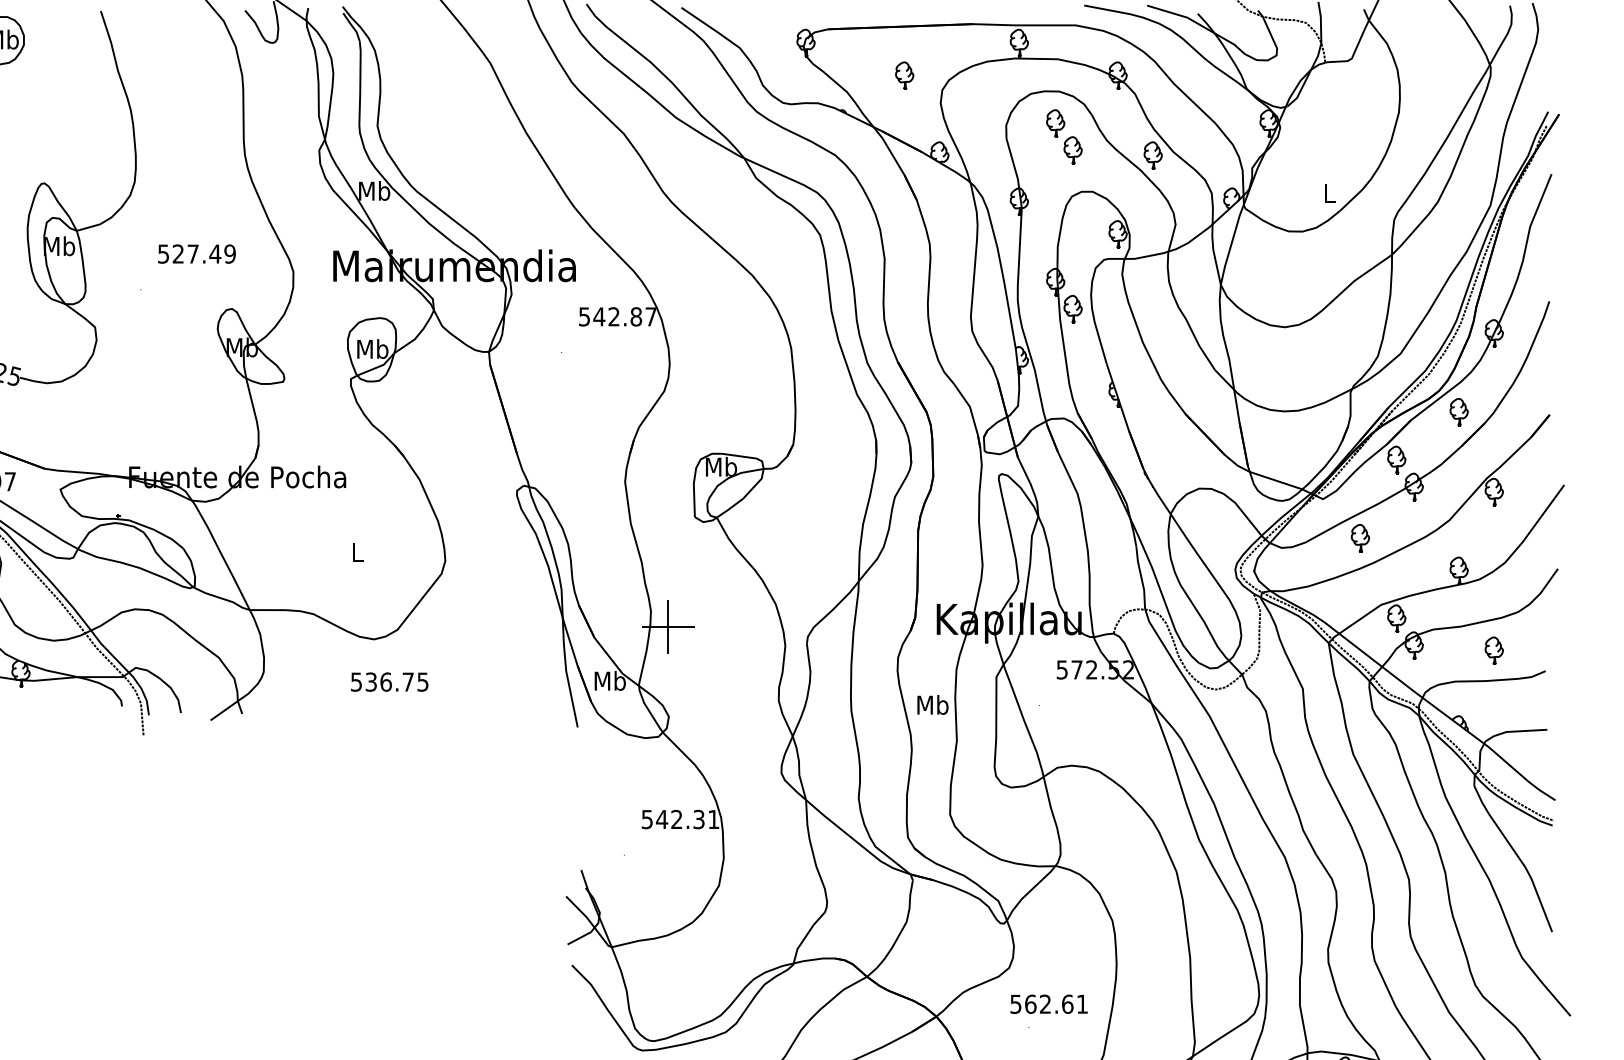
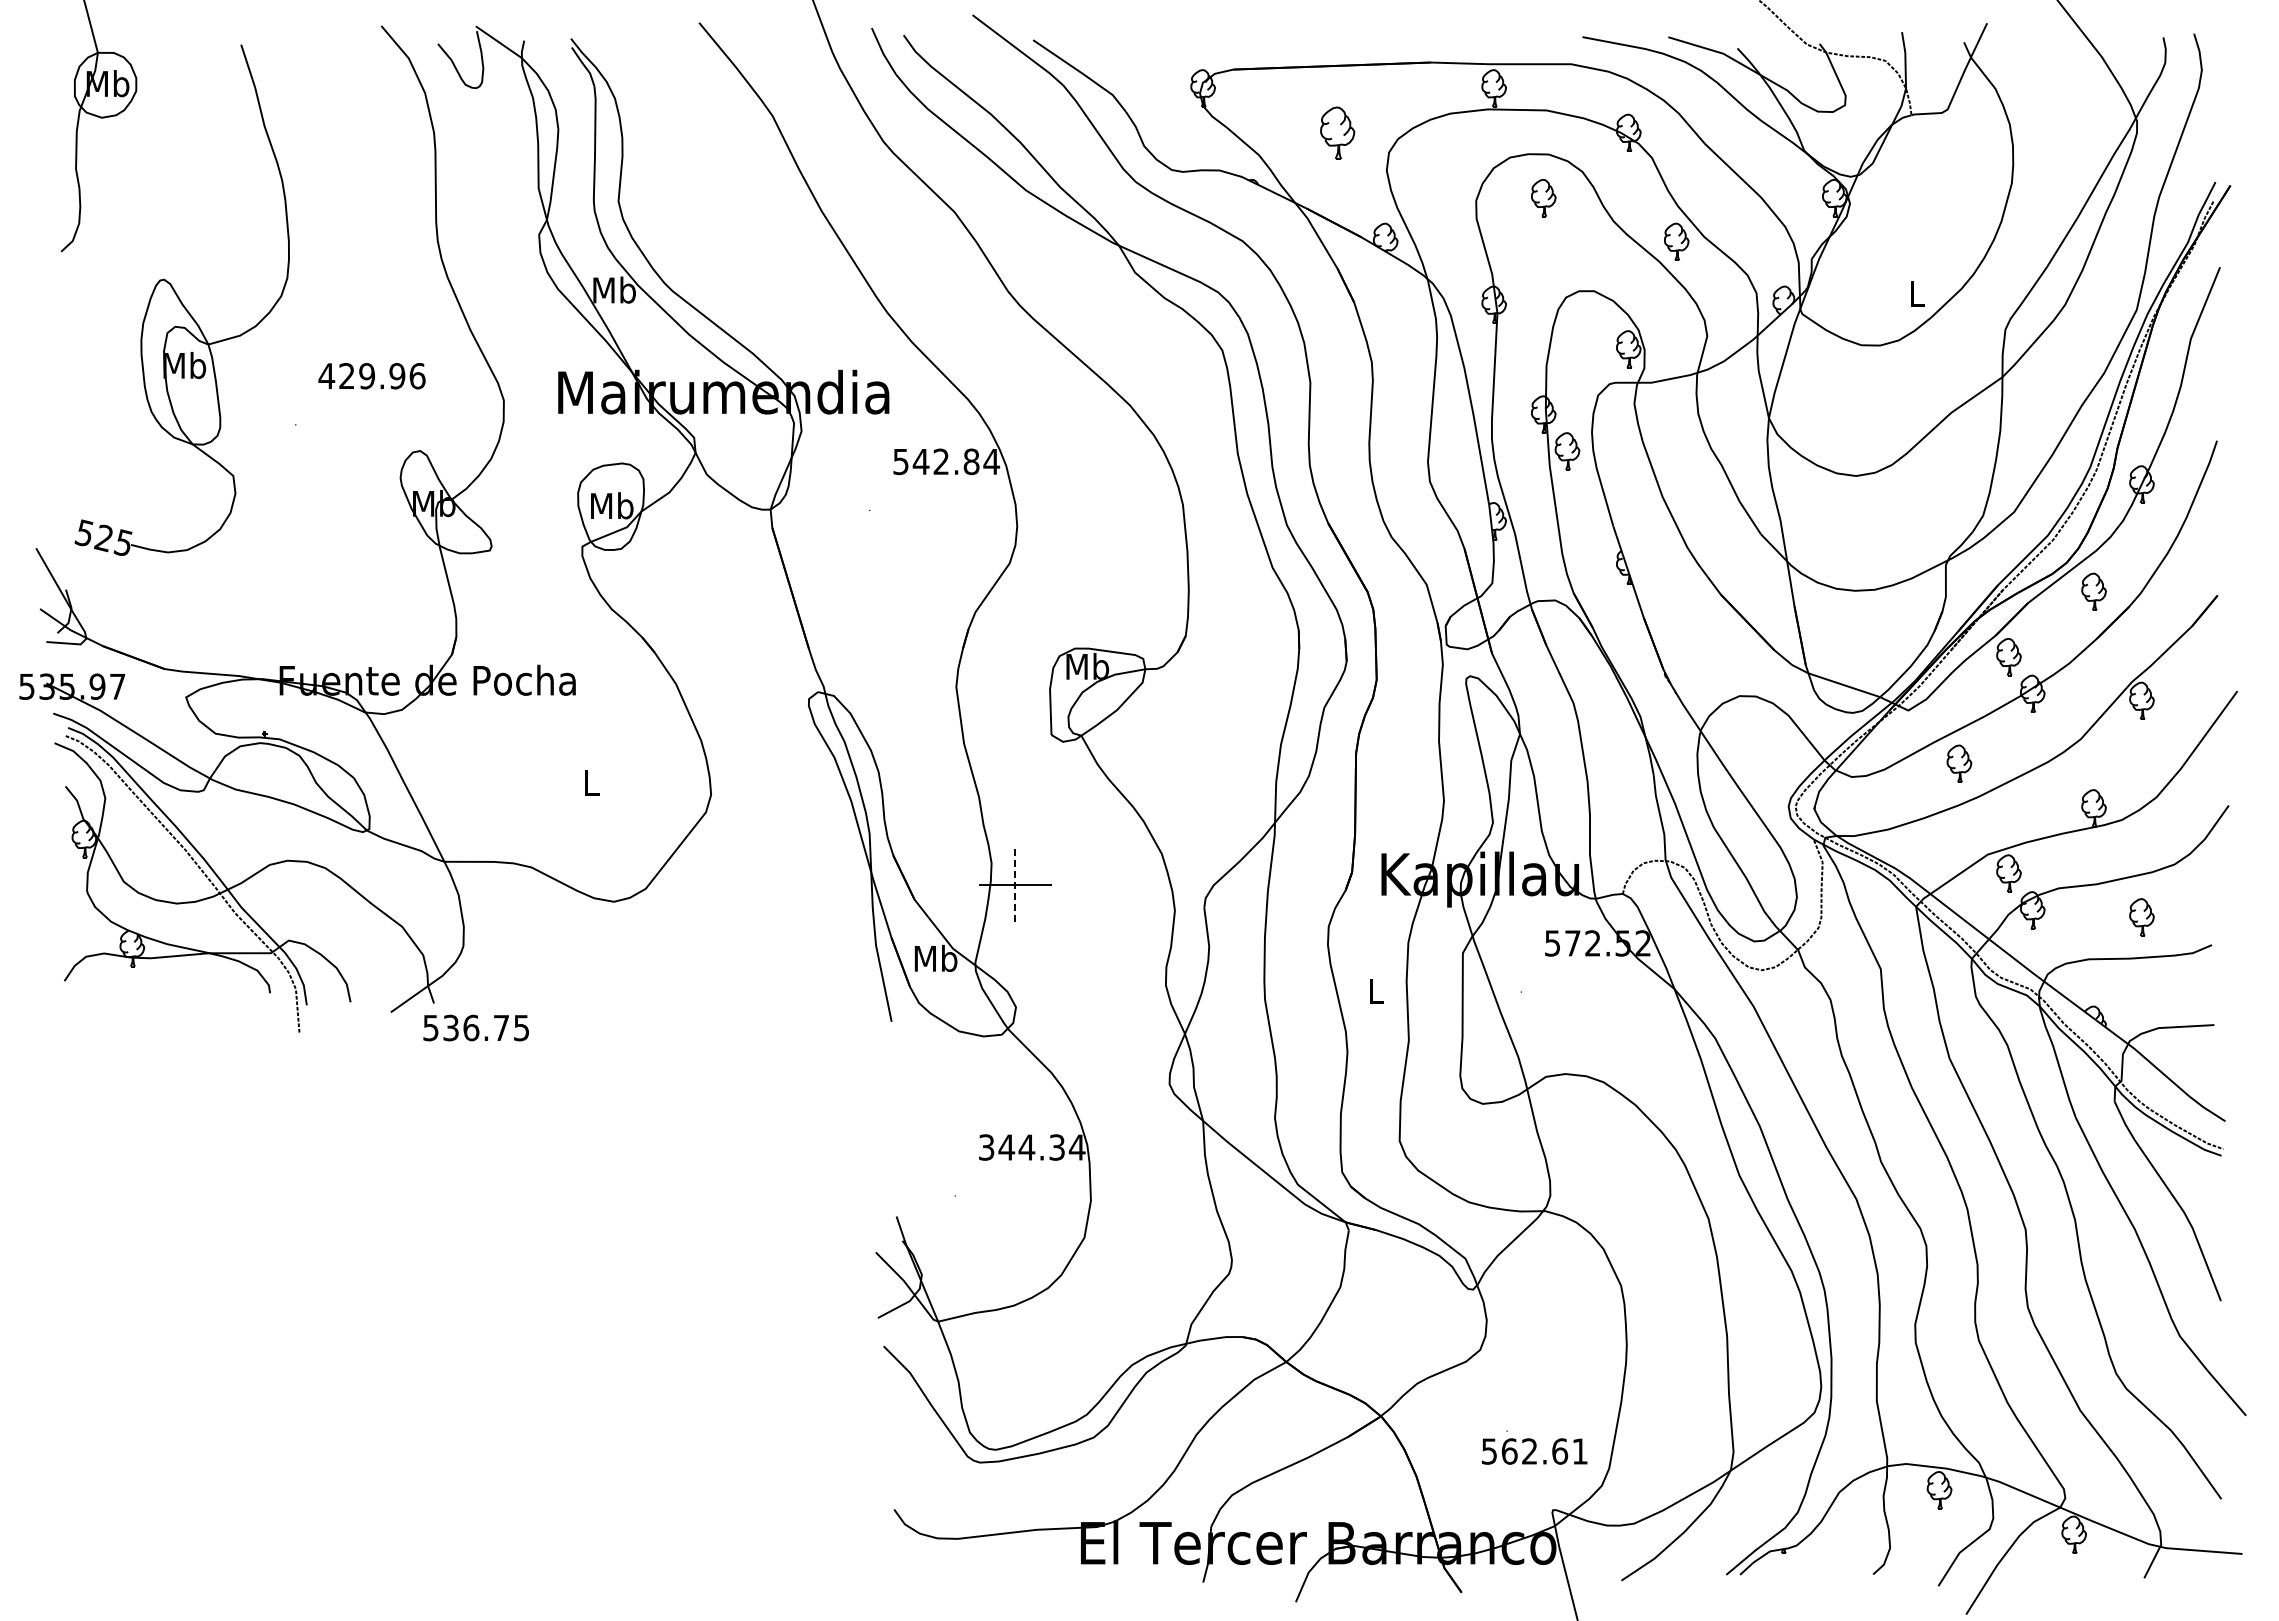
part: (904, 75) -> (1337, 132), size x1.4
part: (1073, 150) -> (1567, 234), removed
text: (196, 254) -> (371, 376), 527.49 -> 429.96
text: (650, 316) -> (991, 461), 542.87 -> 542.84
line: (668, 627) -> (1015, 885), solid -> dashed
text: (389, 681) -> (475, 1027), moved
text: (933, 704) -> (1376, 990), Mb -> L
text: (680, 819) -> (1032, 1147), 542.31 -> 344.34
text: (1048, 1004) -> (1534, 1451), moved

